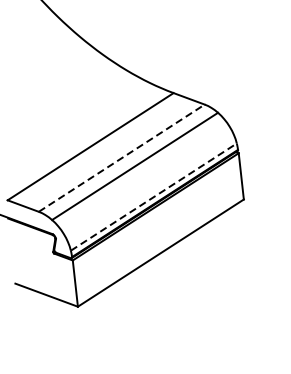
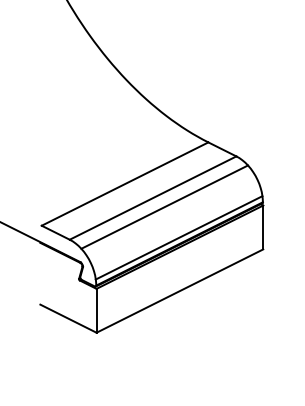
line: (122, 157) -> (153, 197), dashed -> solid
line: (154, 196) -> (179, 237), dashed -> solid

